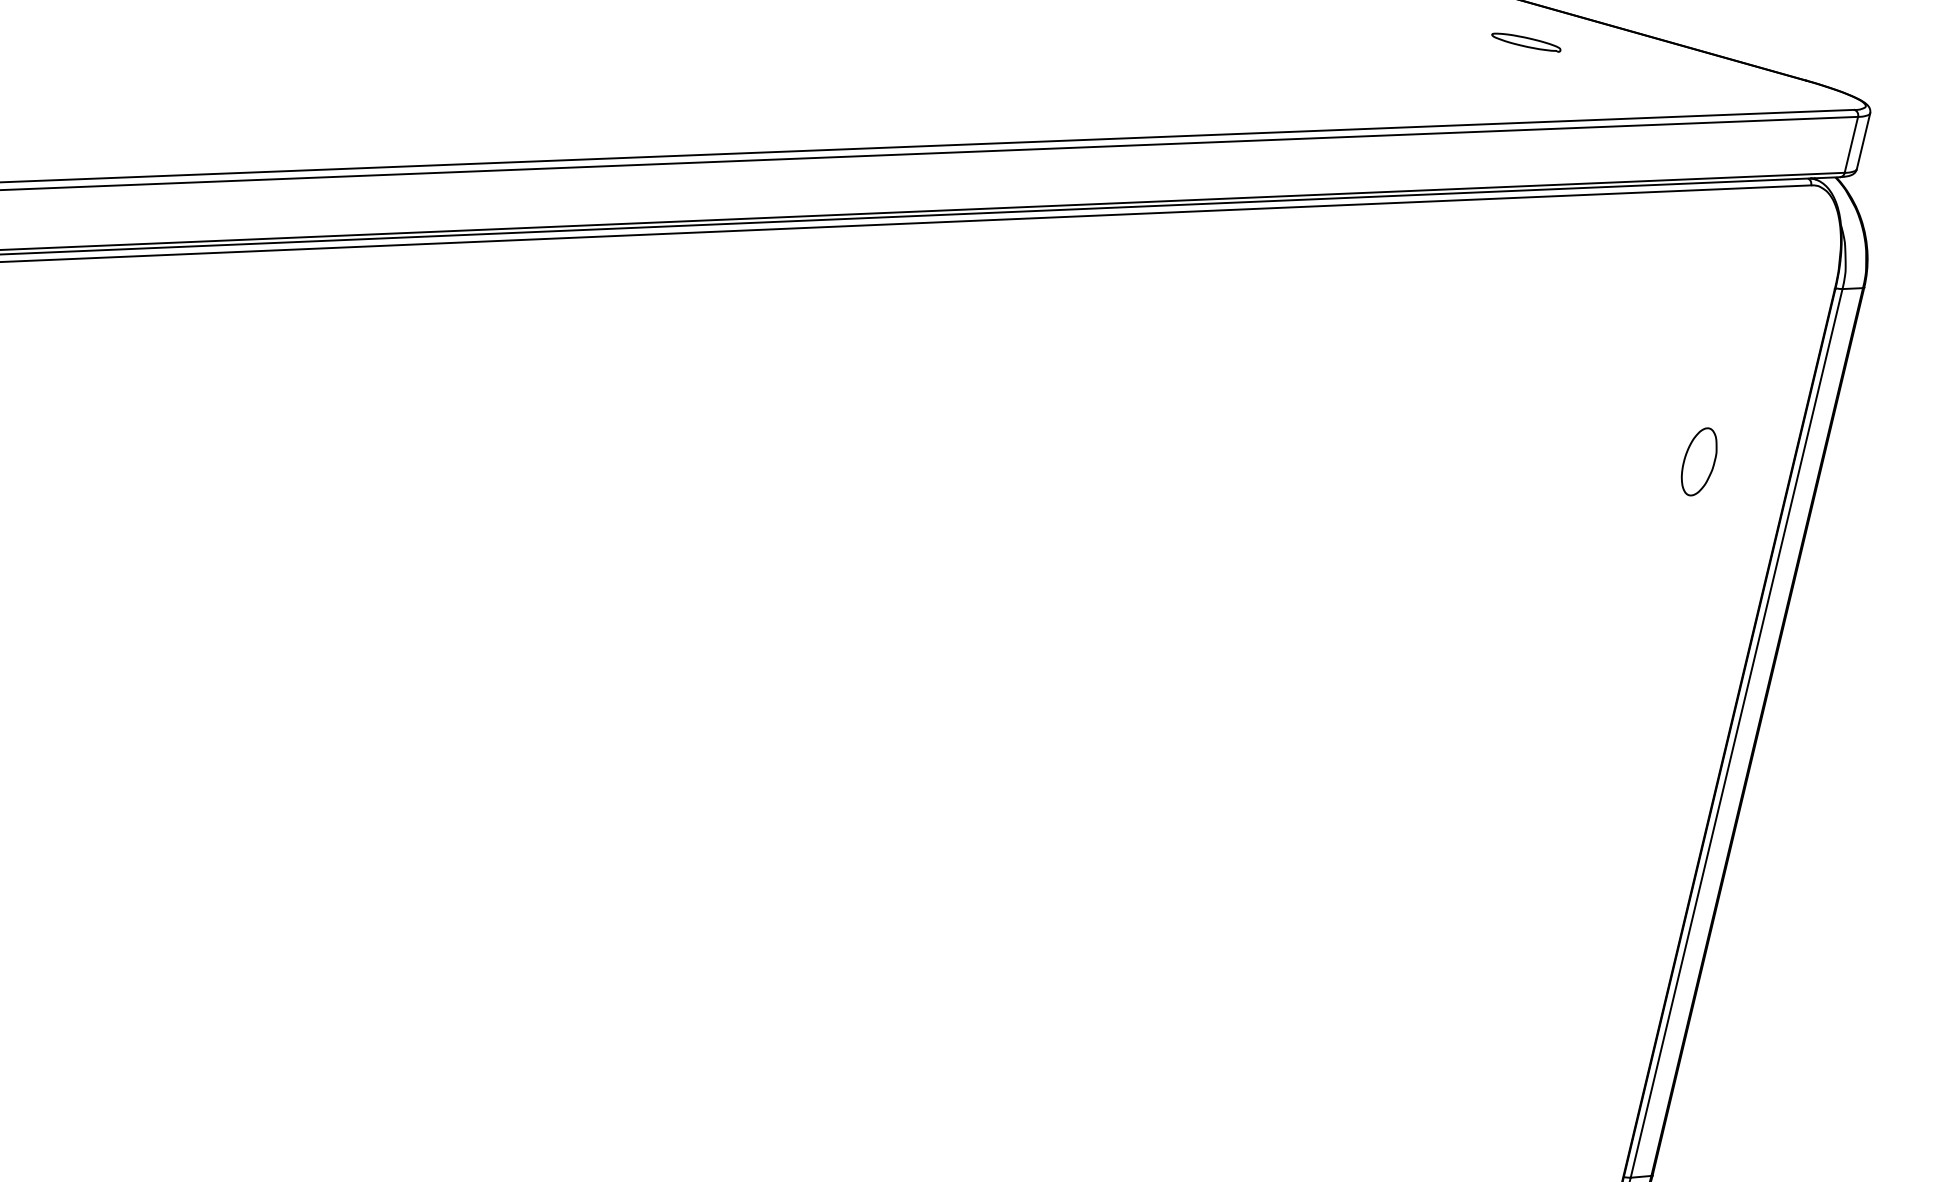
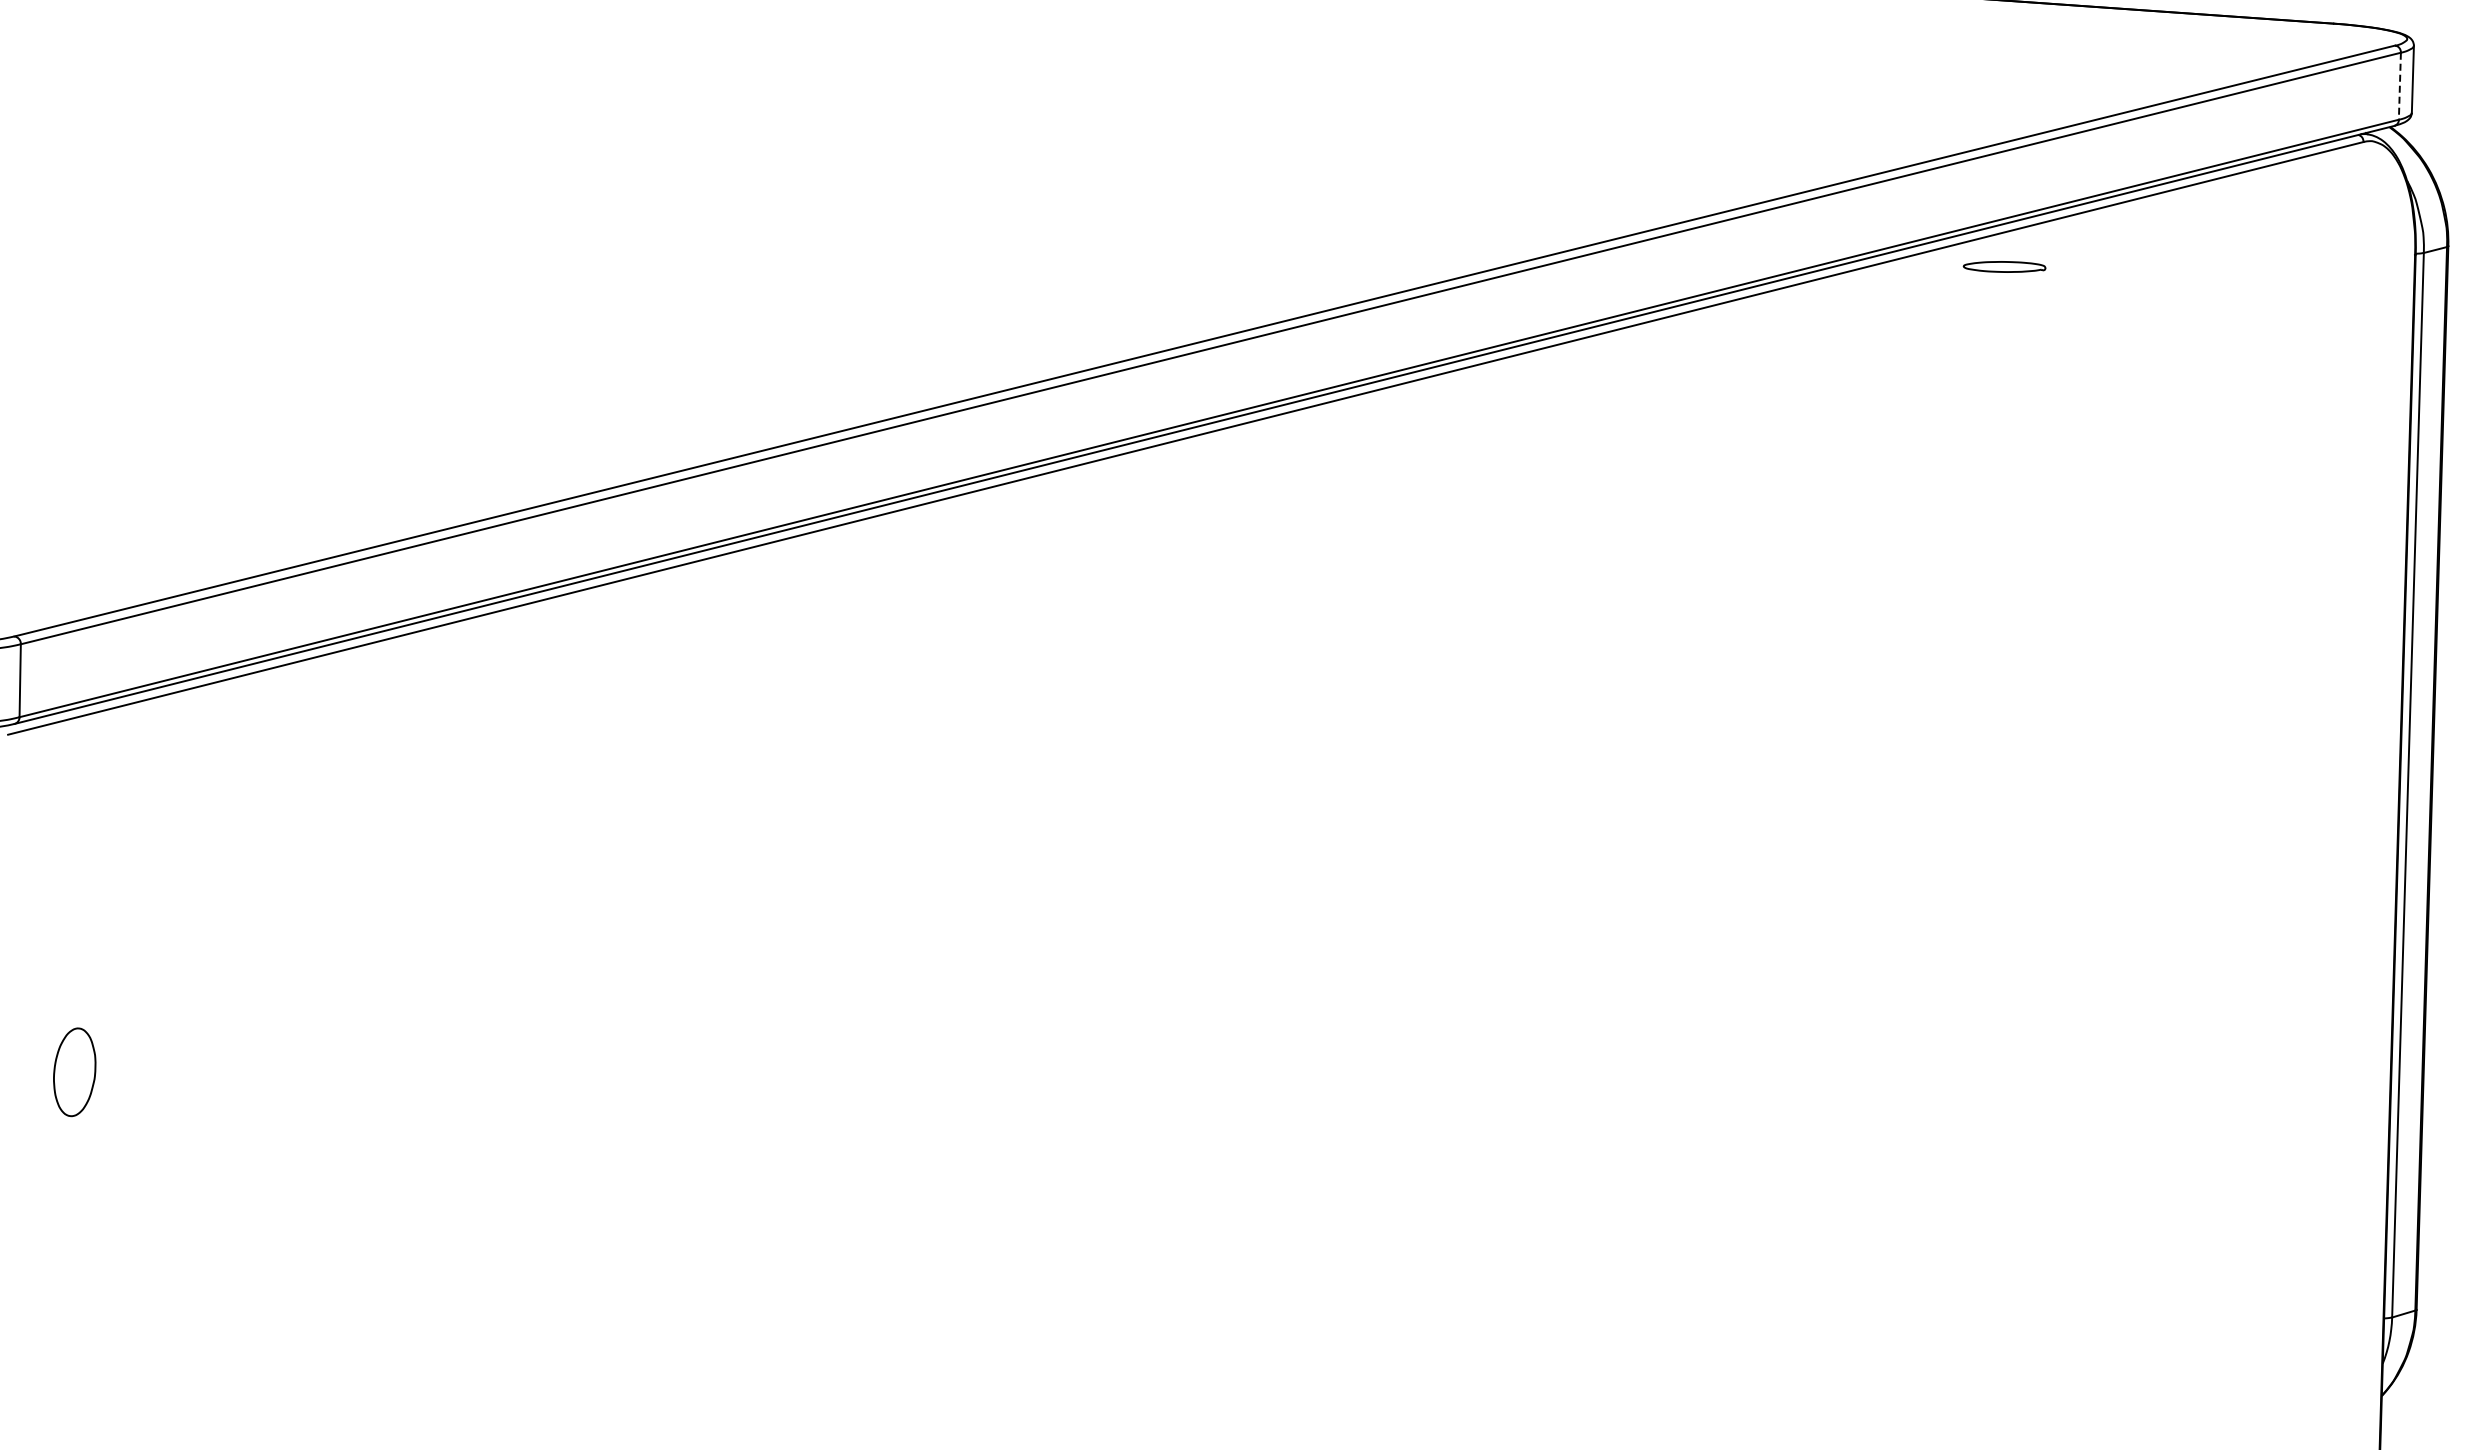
part: (1526, 41) -> (2004, 266), moved
line: (1851, 144) -> (2399, 86), solid -> dashed
part: (1698, 461) -> (2300, 483), removed

